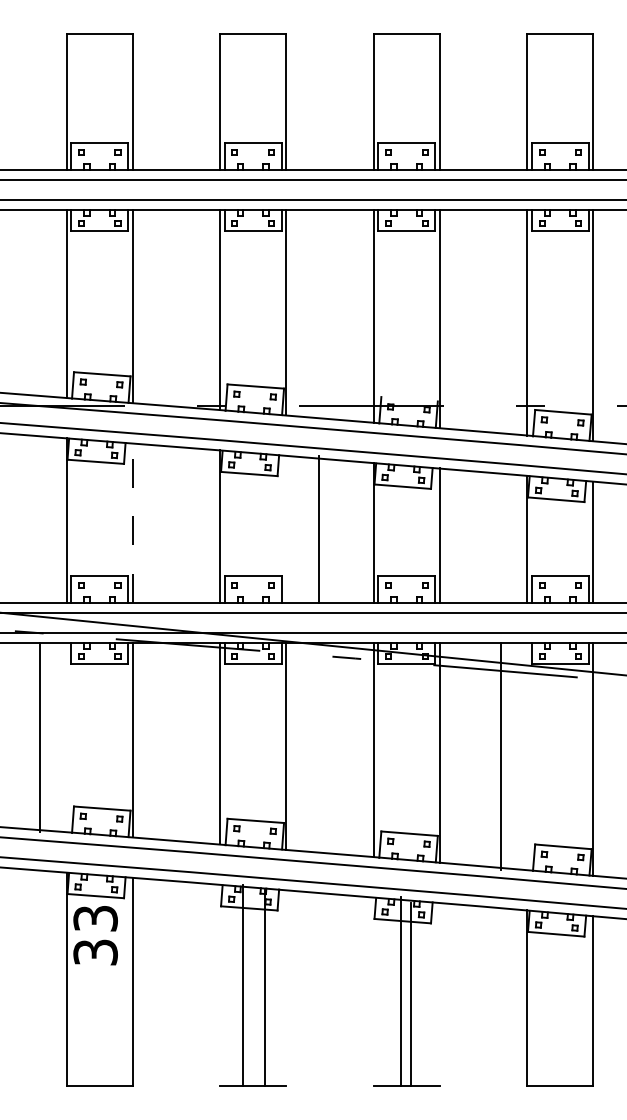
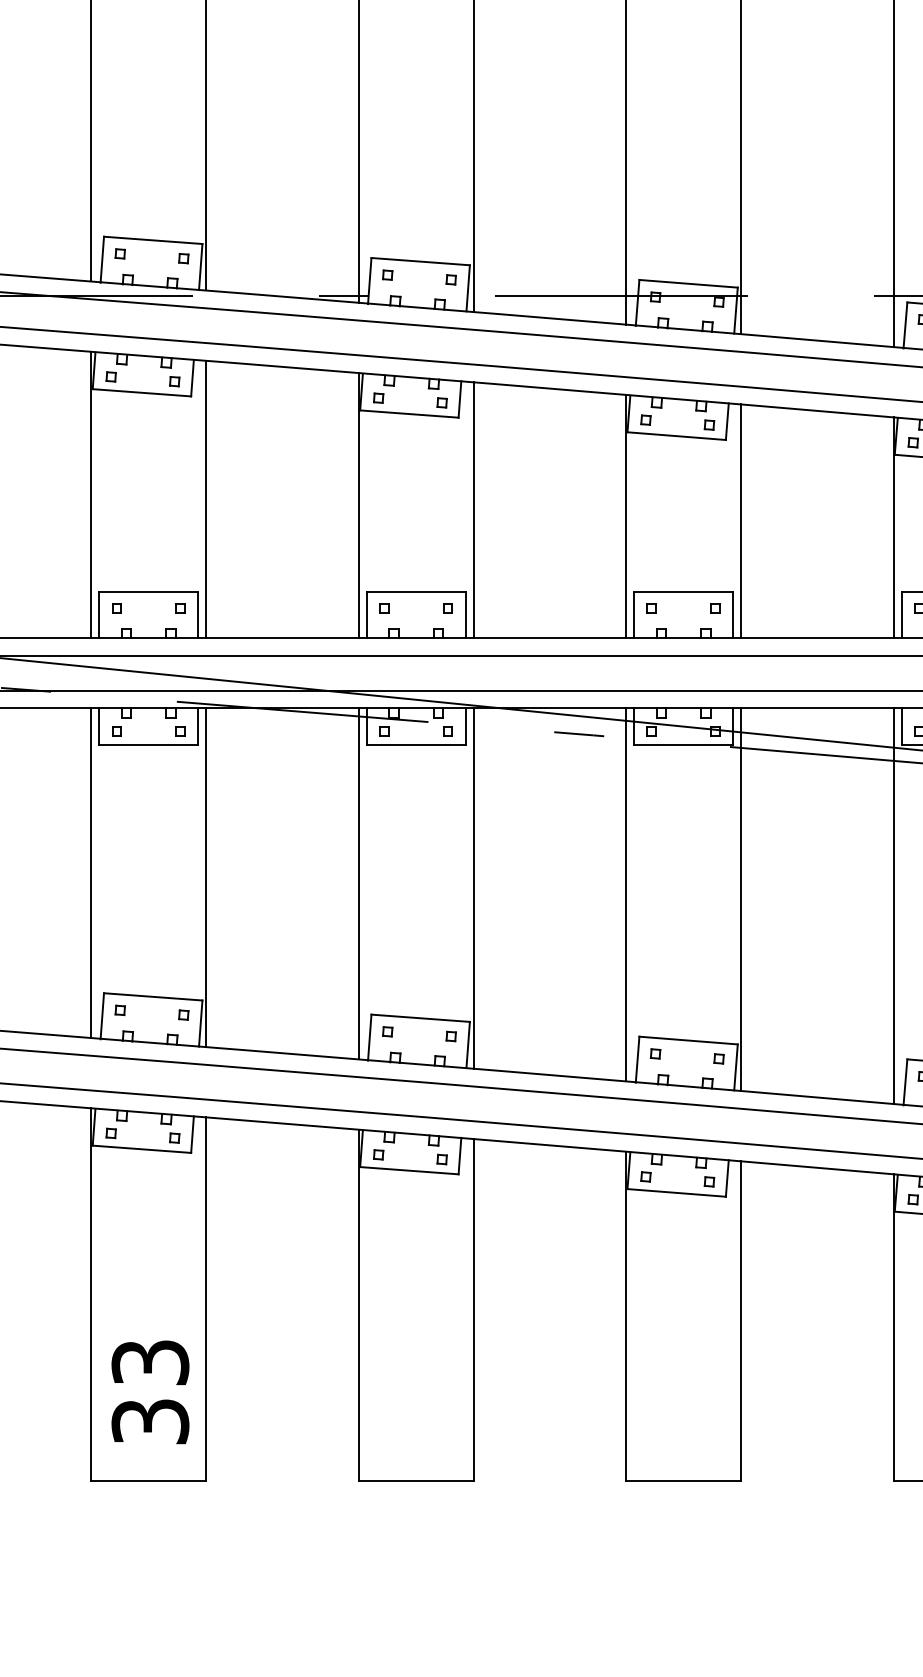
line: (409, 399) -> (688, 284), added
line: (132, 523) -> (205, 500), dashed -> solid
line: (319, 528) -> (474, 508), moved
line: (39, 737) -> (90, 872), moved
line: (501, 756) -> (893, 906), moved
text: (95, 935) -> (150, 1392), moved
line: (243, 985) -> (359, 1304), moved
line: (265, 988) -> (474, 1310), moved
line: (400, 991) -> (625, 1315), moved
line: (410, 994) -> (740, 1320), moved

